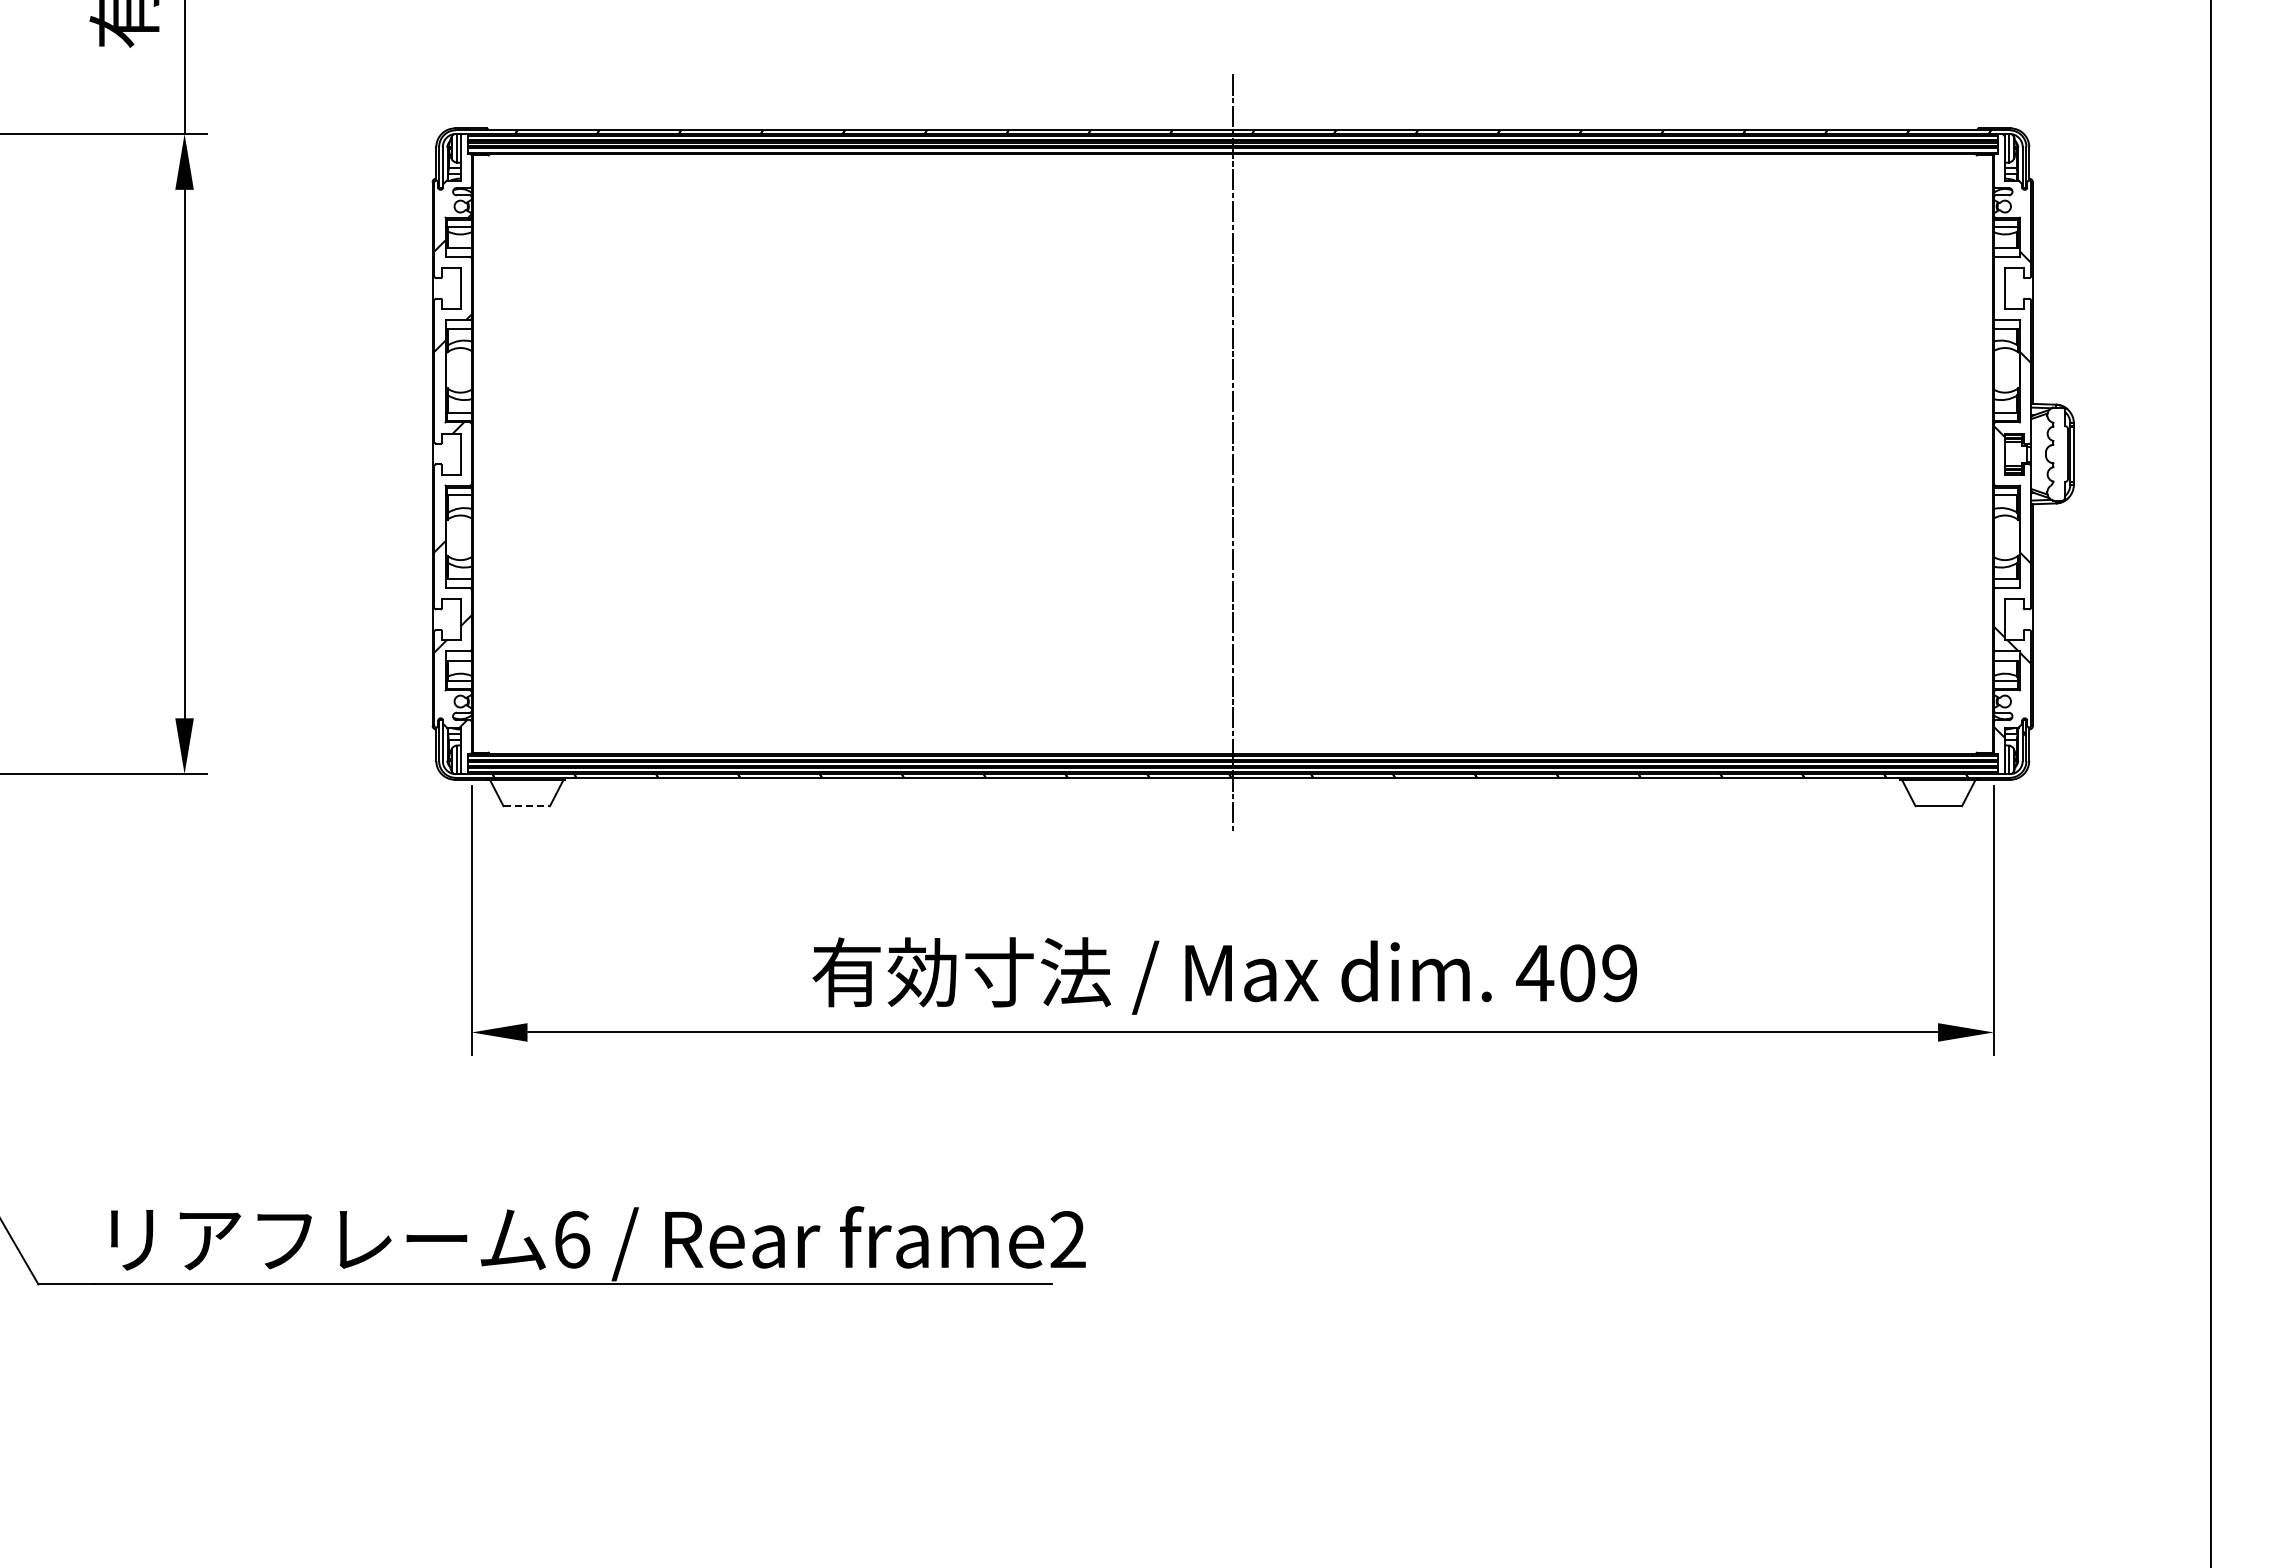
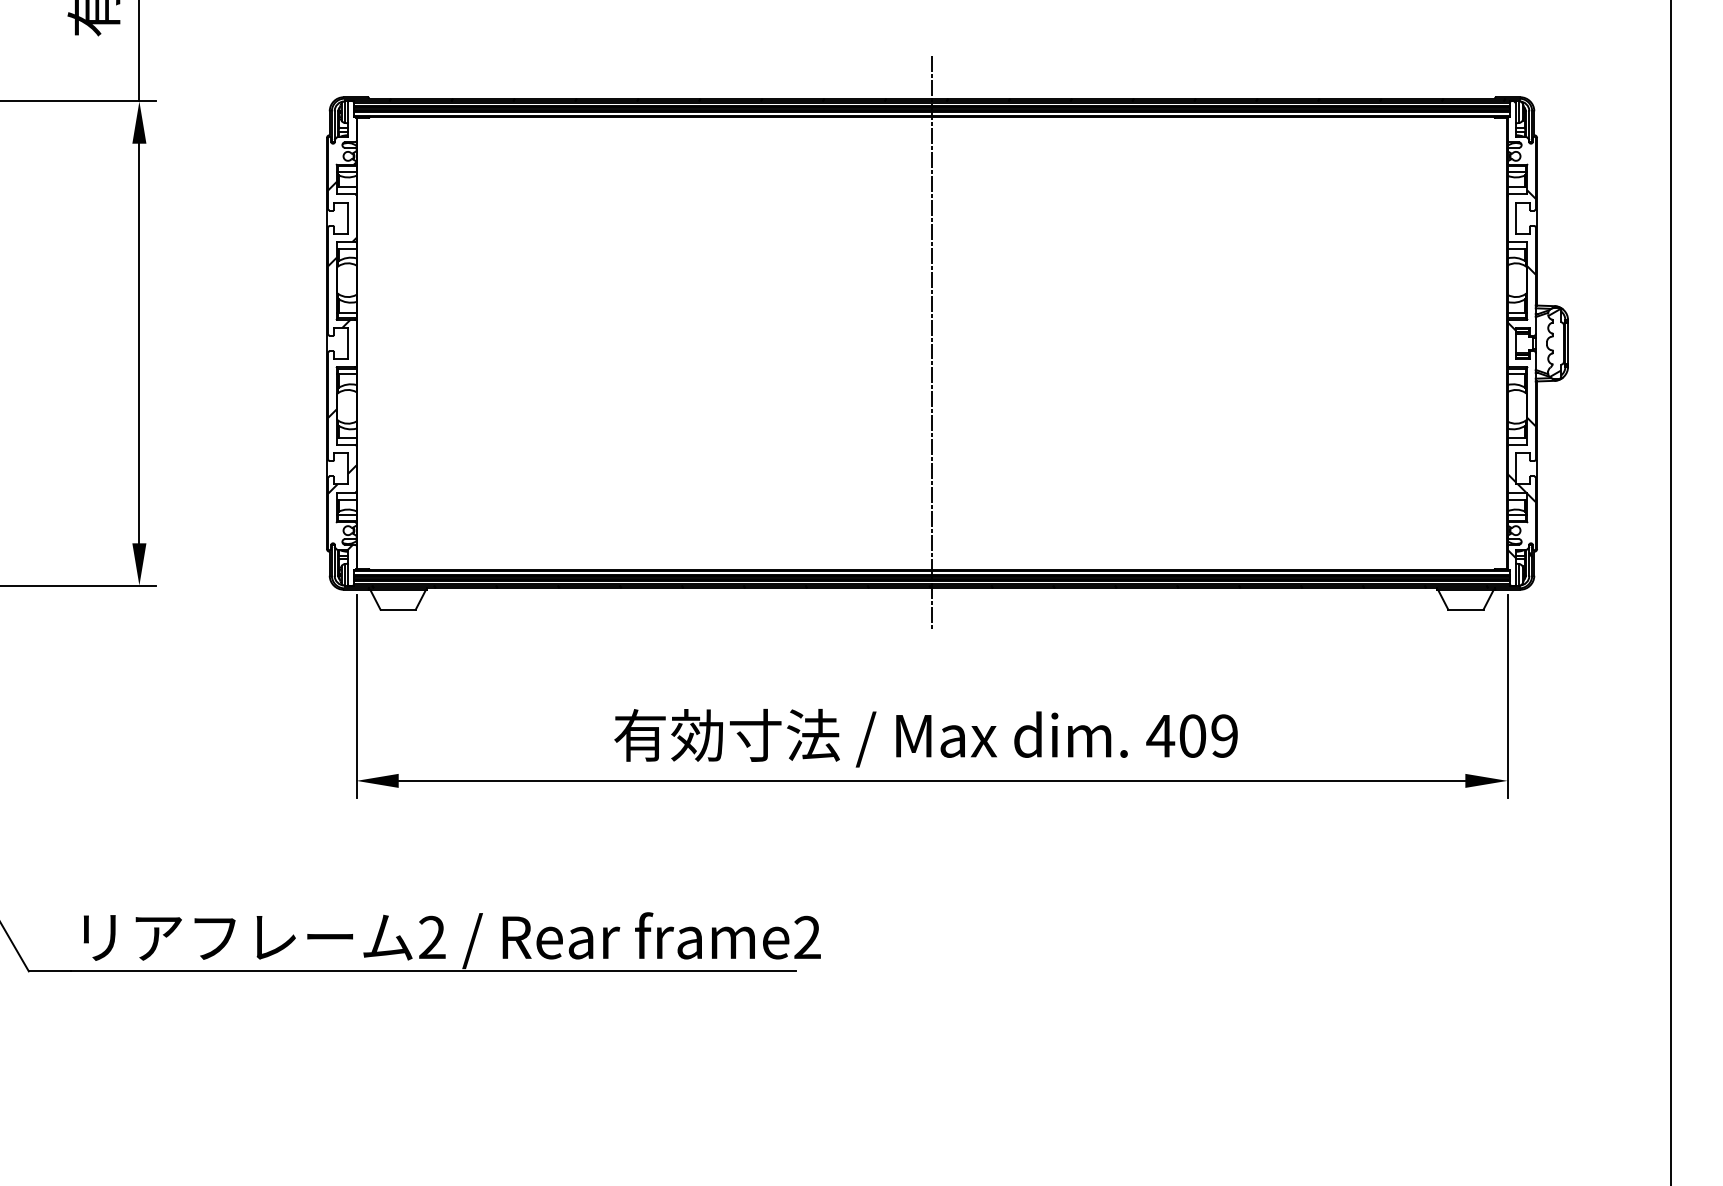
hatch: (2055, 453) -> (1554, 343), added
line: (527, 806) -> (398, 610), dashed -> solid
text: (572, 1239) -> (432, 937), 6 -> 2

